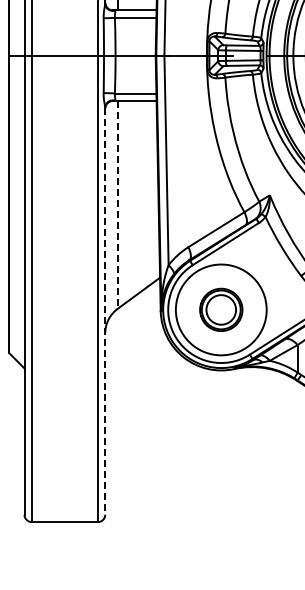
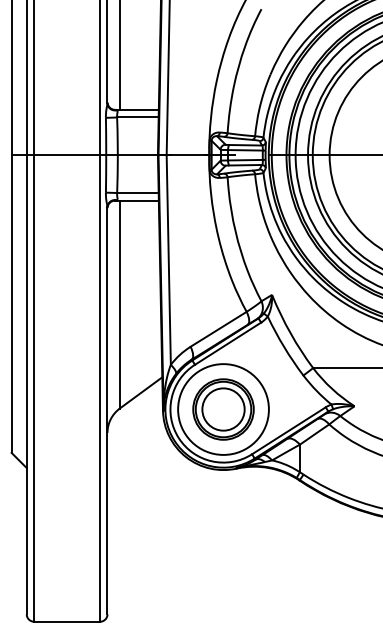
line: (117, 204) -> (119, 304), dashed -> solid
part: (221, 309) -> (223, 409), size x1.43
line: (105, 311) -> (107, 411), dashed -> solid

